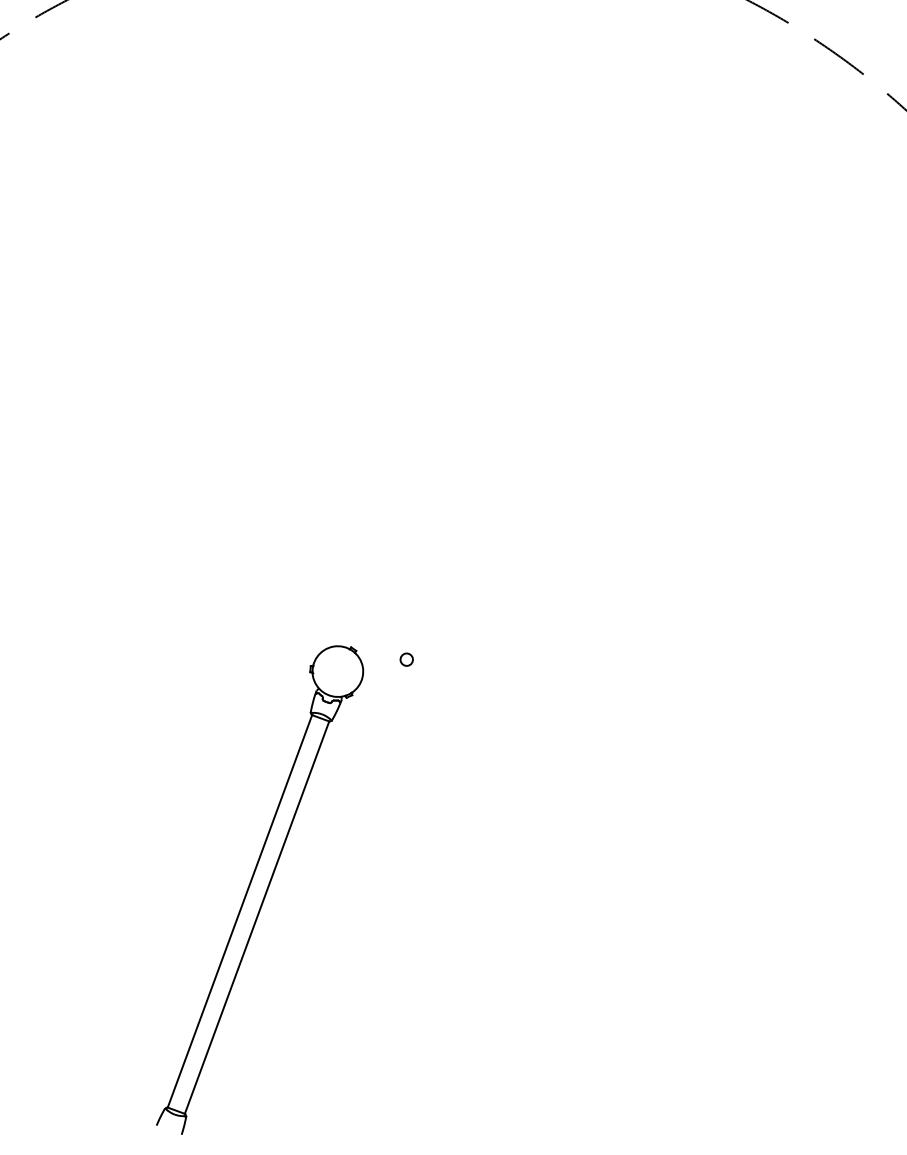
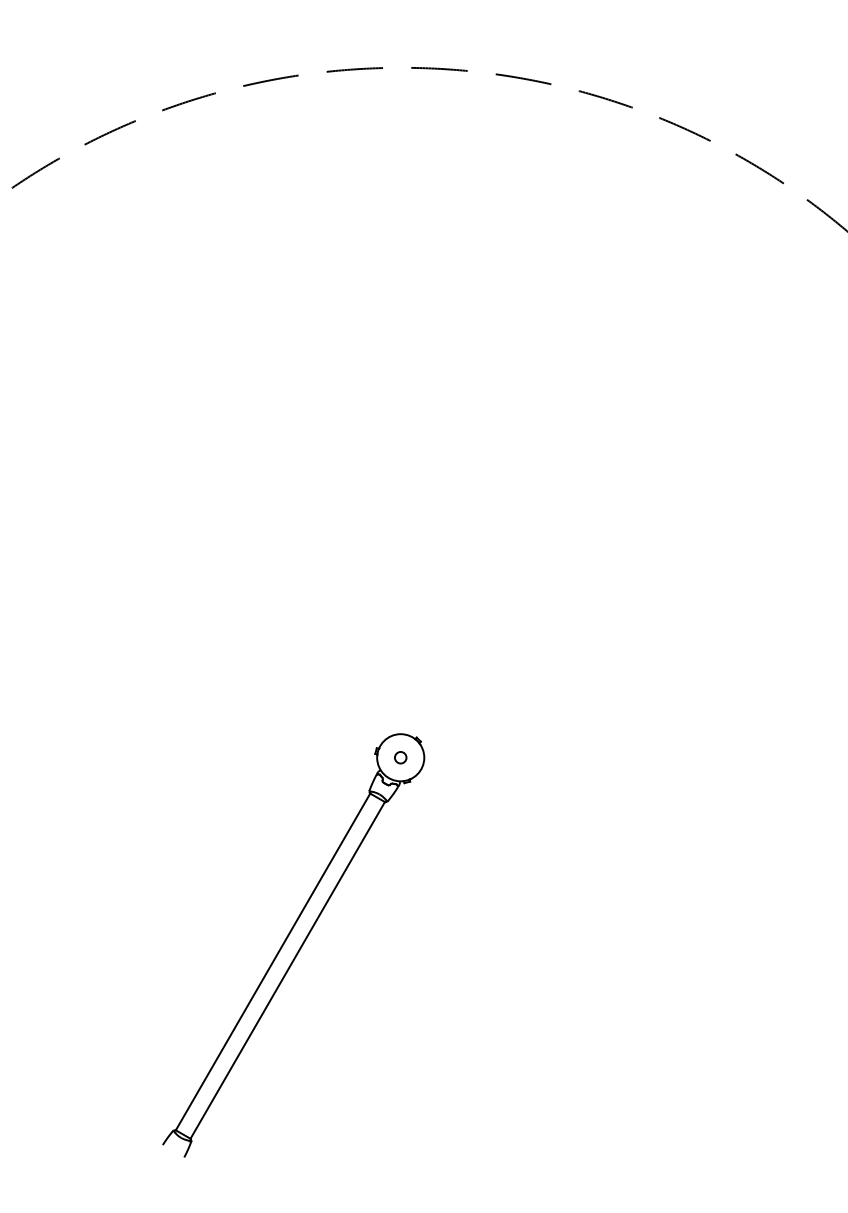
part: (258, 890) -> (293, 945), moved

